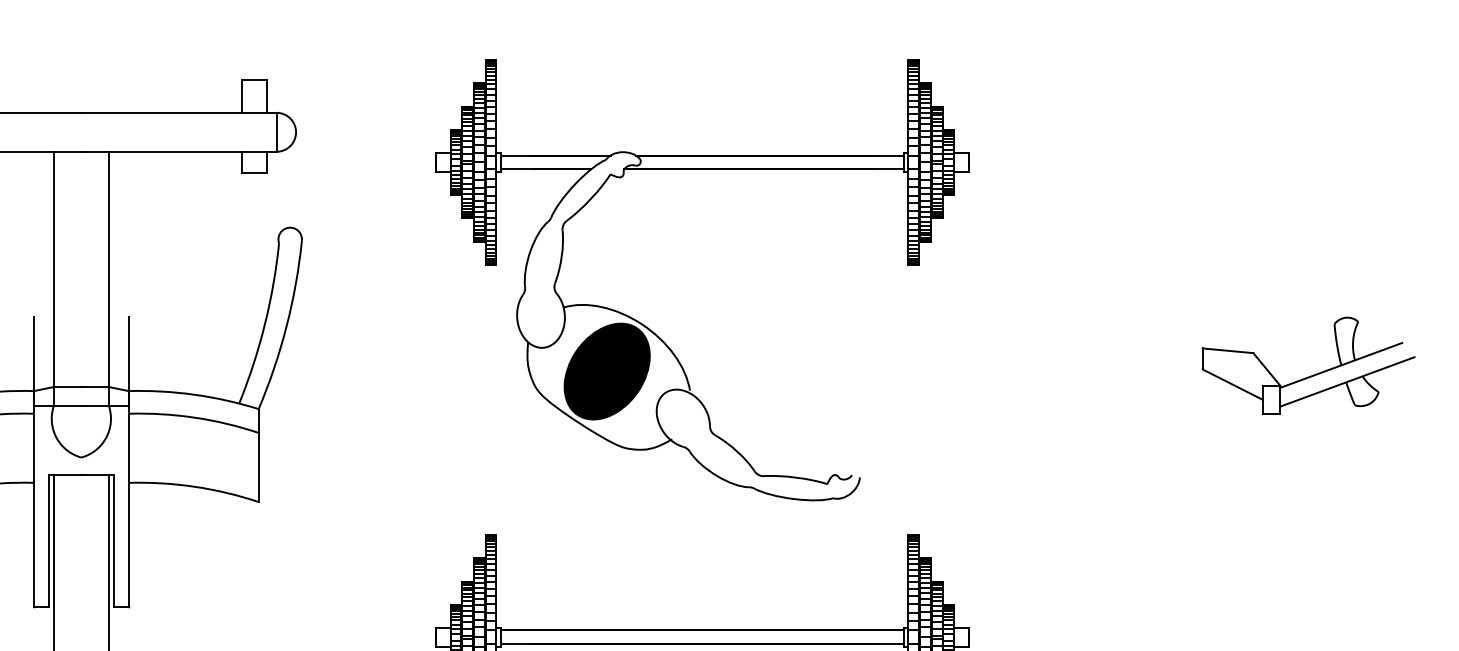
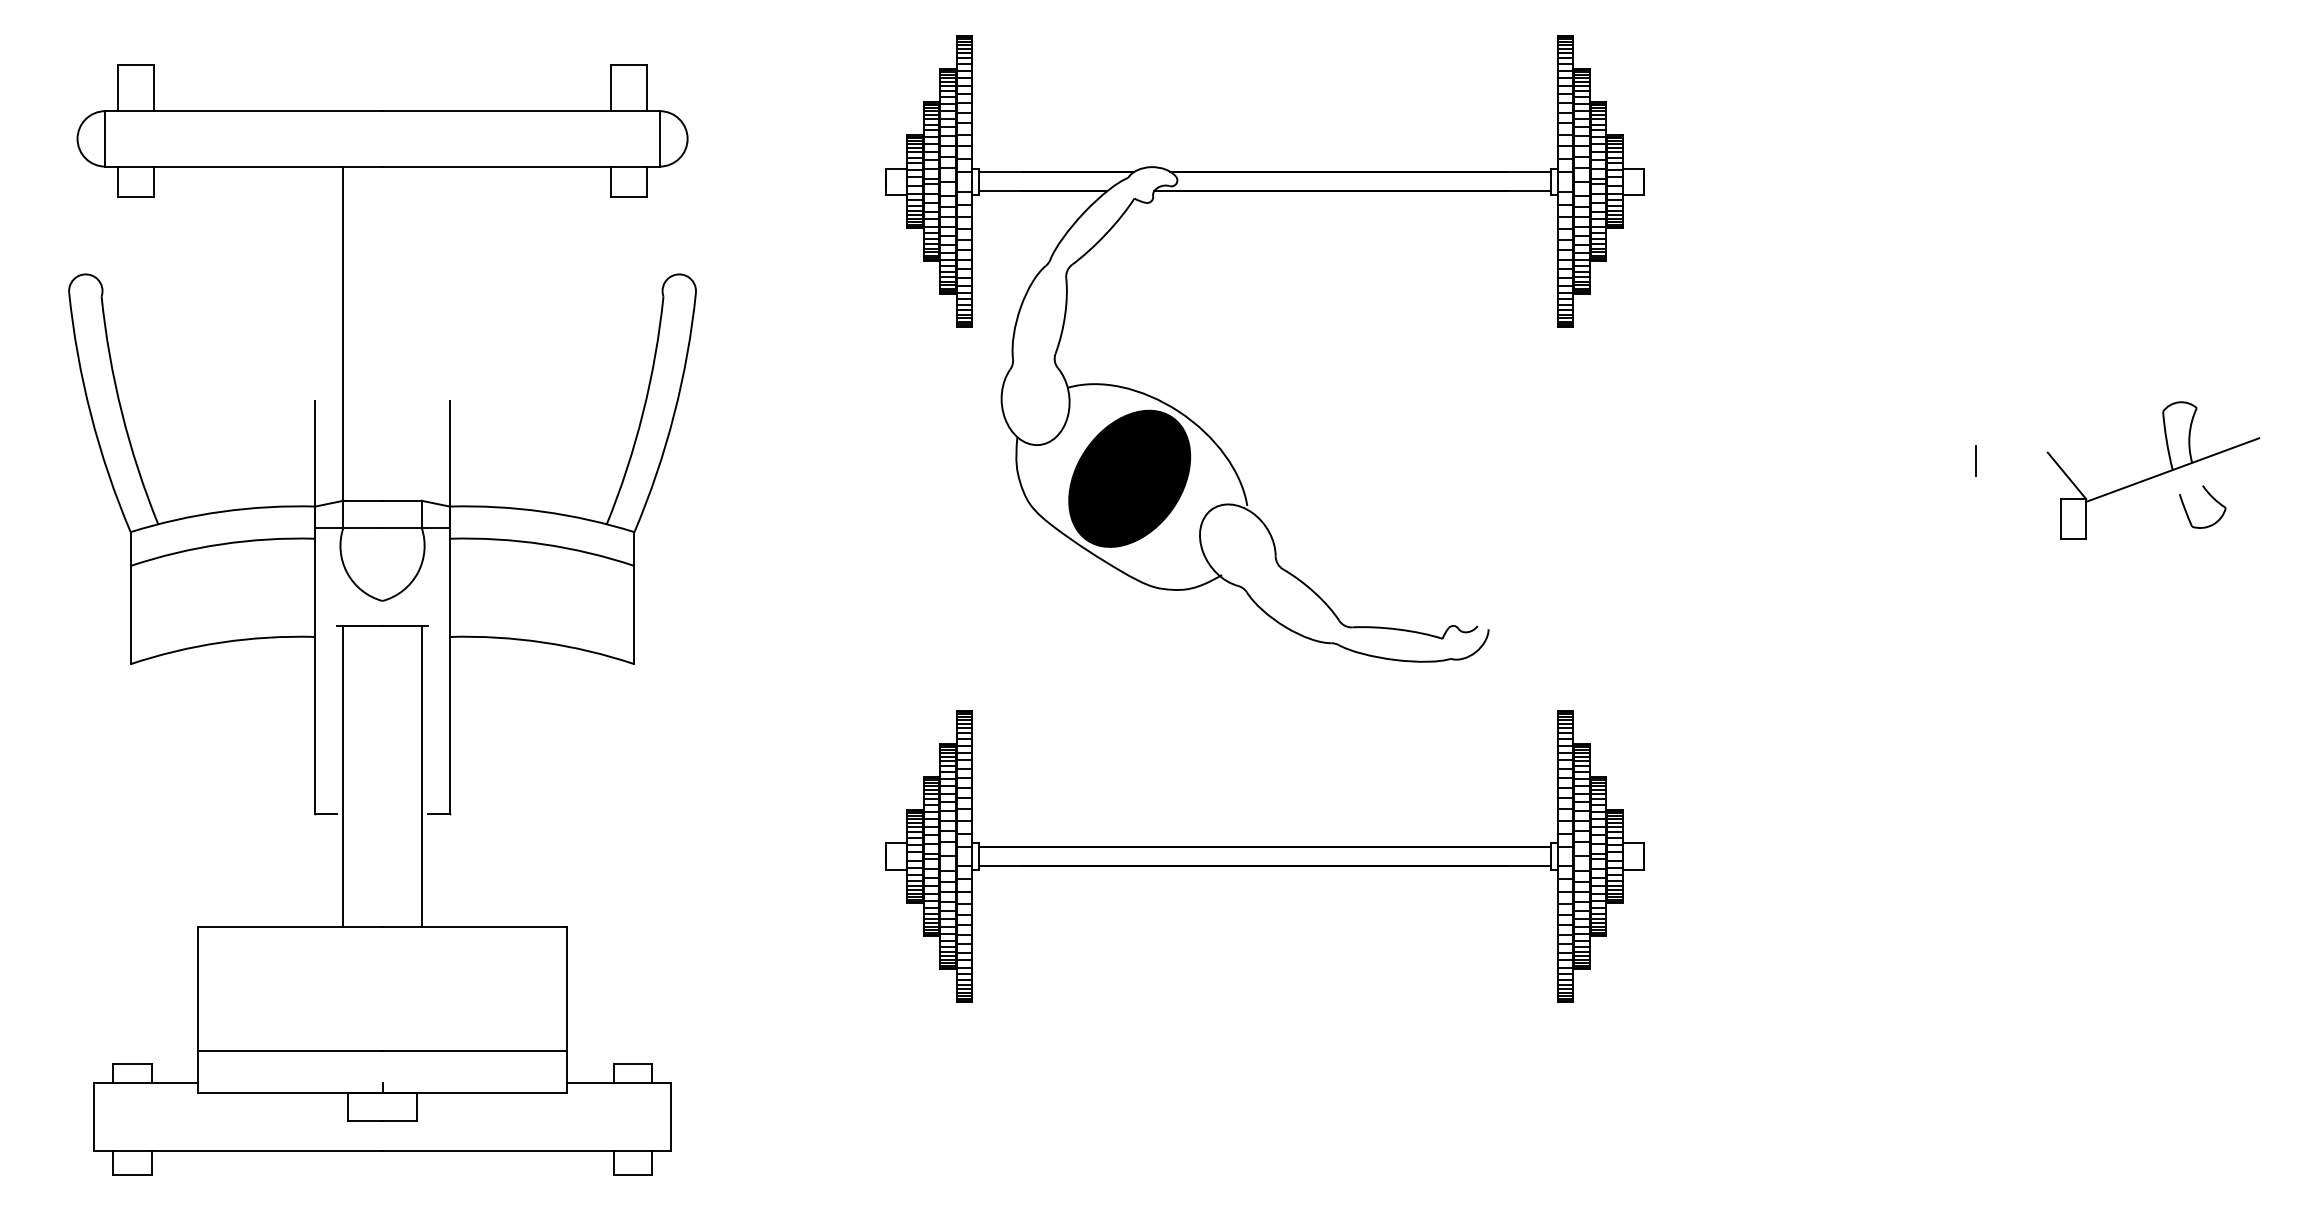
line: (108, 269) -> (421, 333), removed
line: (1227, 350) -> (2011, 448), removed
line: (1347, 381) -> (2181, 493), removed
line: (1232, 384) -> (2018, 497), removed
line: (48, 540) -> (336, 719), removed
line: (113, 540) -> (428, 719), removed

